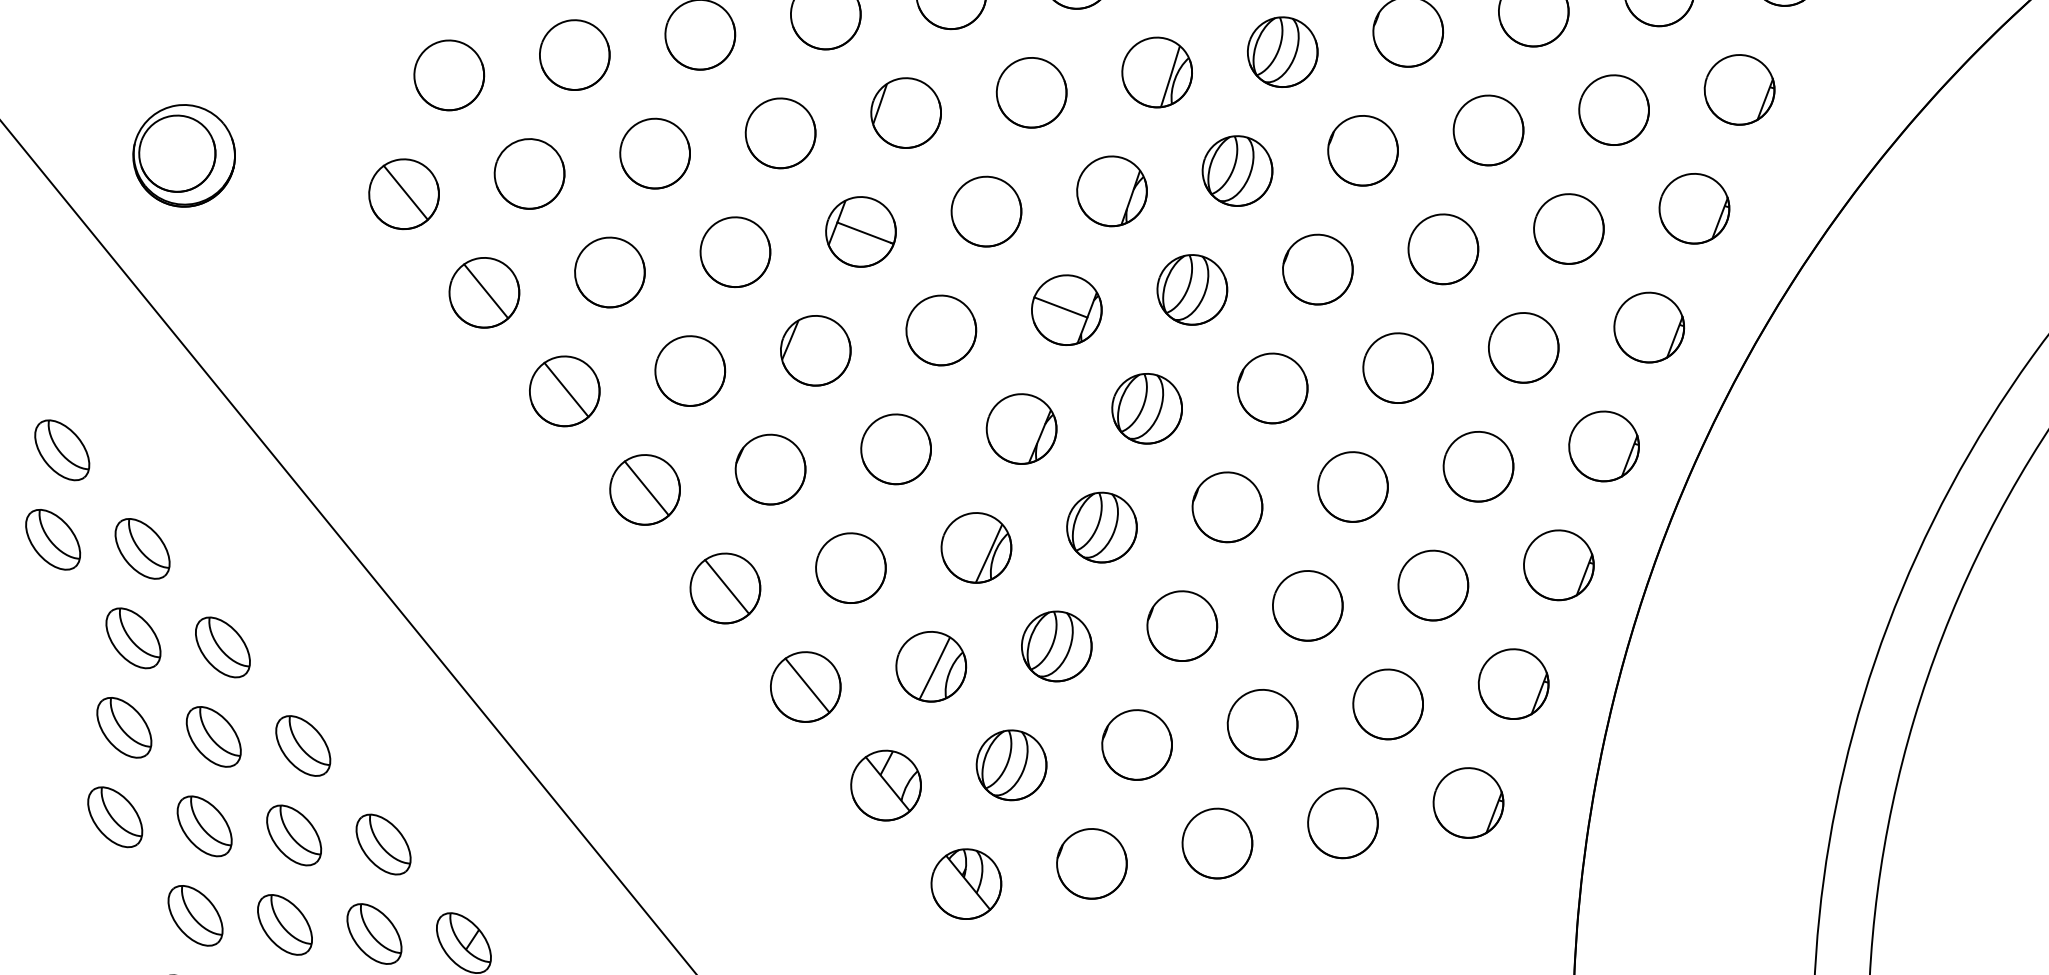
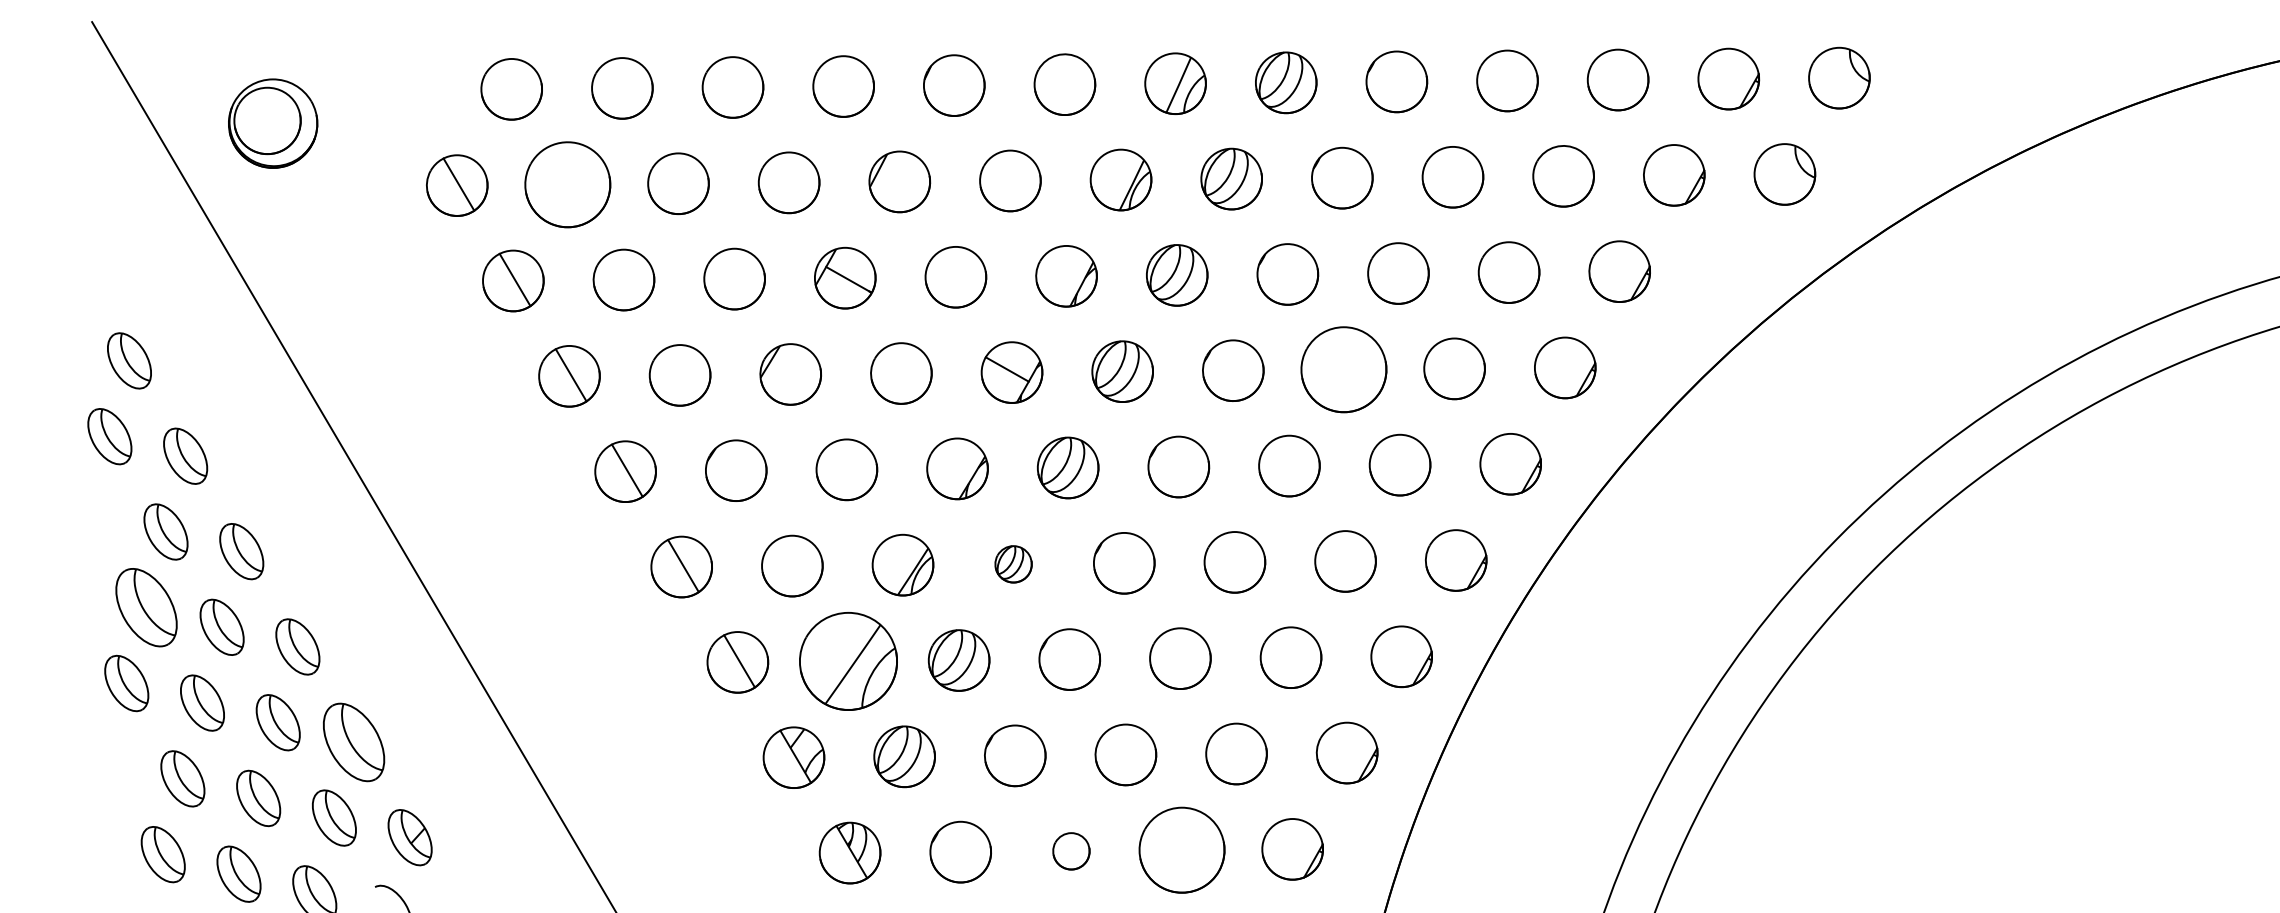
part: (529, 173) -> (567, 184), size x1.4
part: (1442, 249) -> (1343, 369), size x1.4
part: (1101, 527) -> (1013, 564), size x0.6
part: (931, 666) -> (848, 661), size x1.6
part: (123, 727) -> (145, 607), size x1.4
part: (1342, 823) -> (1181, 850), size x1.4
part: (382, 843) -> (353, 741), size x1.4
part: (1217, 843) -> (1071, 851), size x0.6

